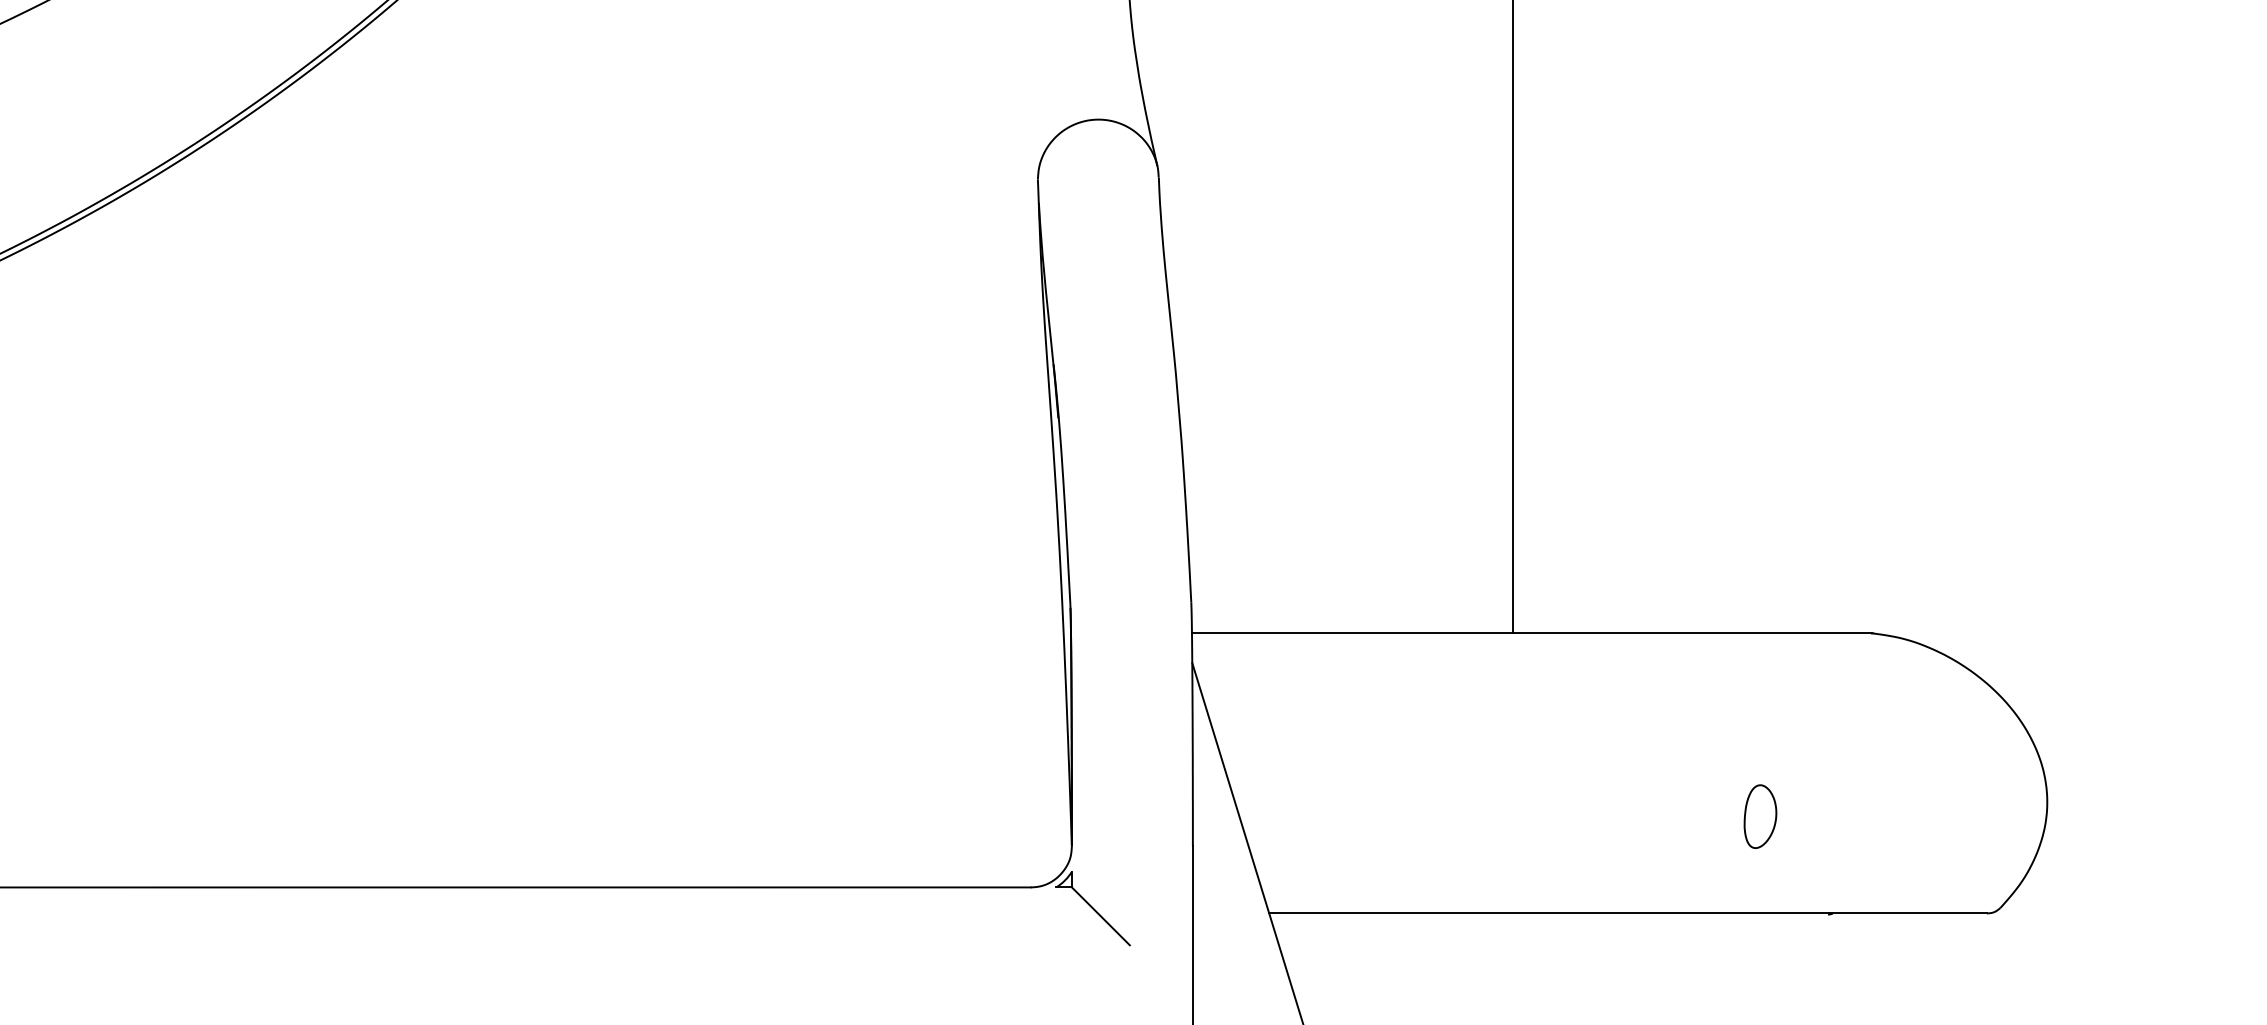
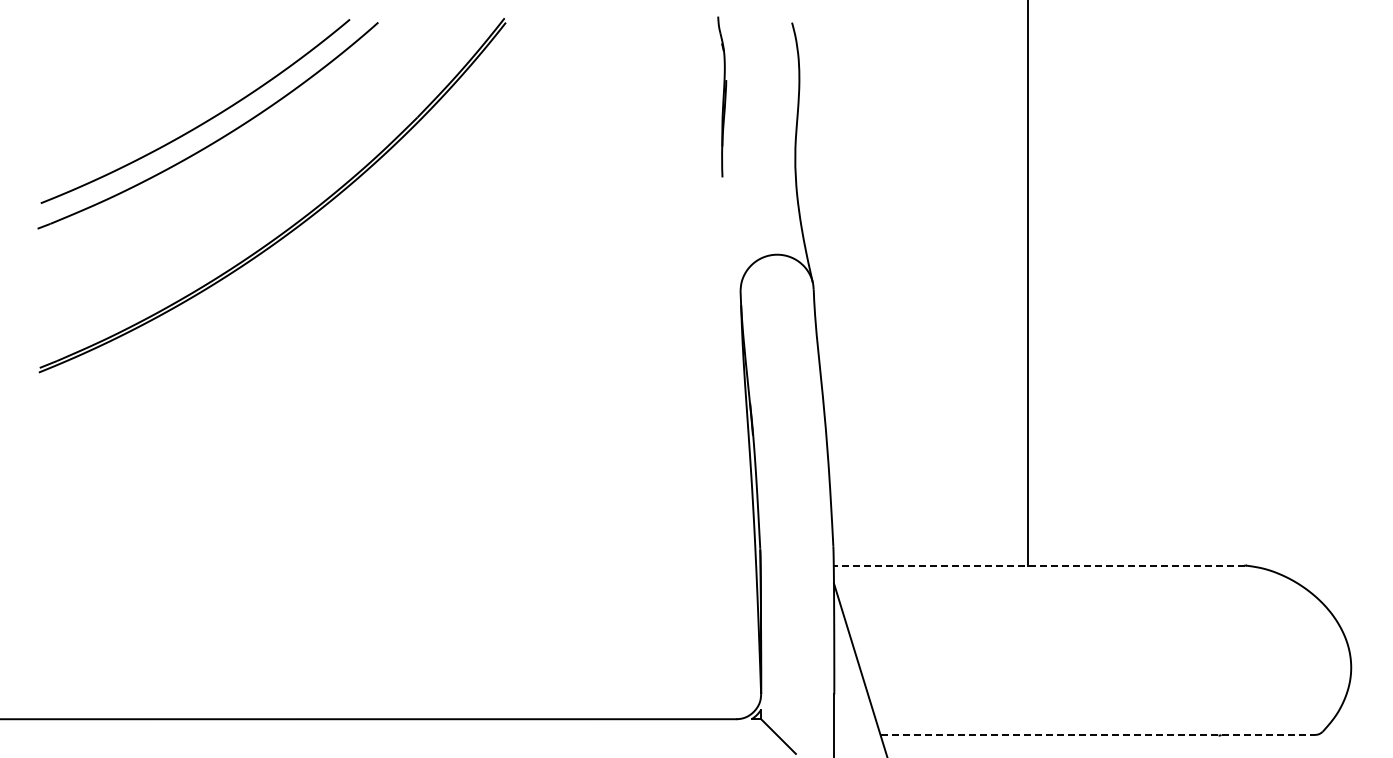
line: (1532, 633) -> (1039, 565), solid -> dashed
part: (1760, 816) -> (1177, 676), removed
line: (1629, 912) -> (1098, 734), solid -> dashed

